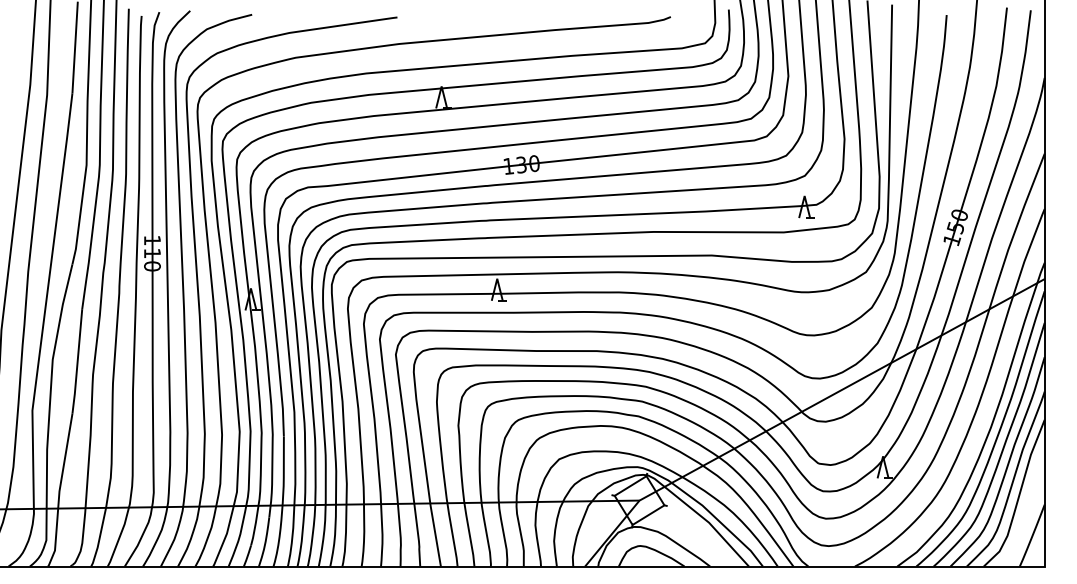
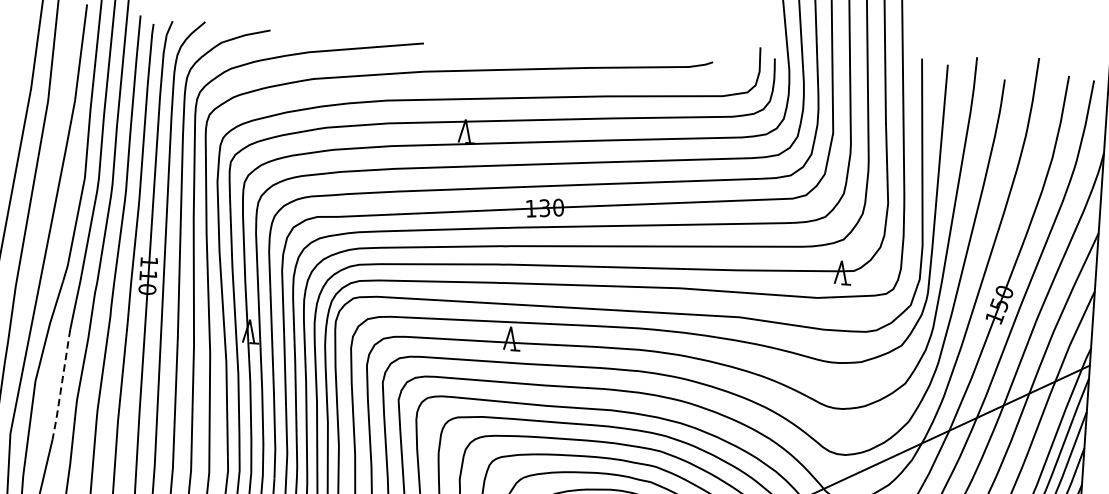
line: (77, 362) -> (61, 385), solid -> dashed

